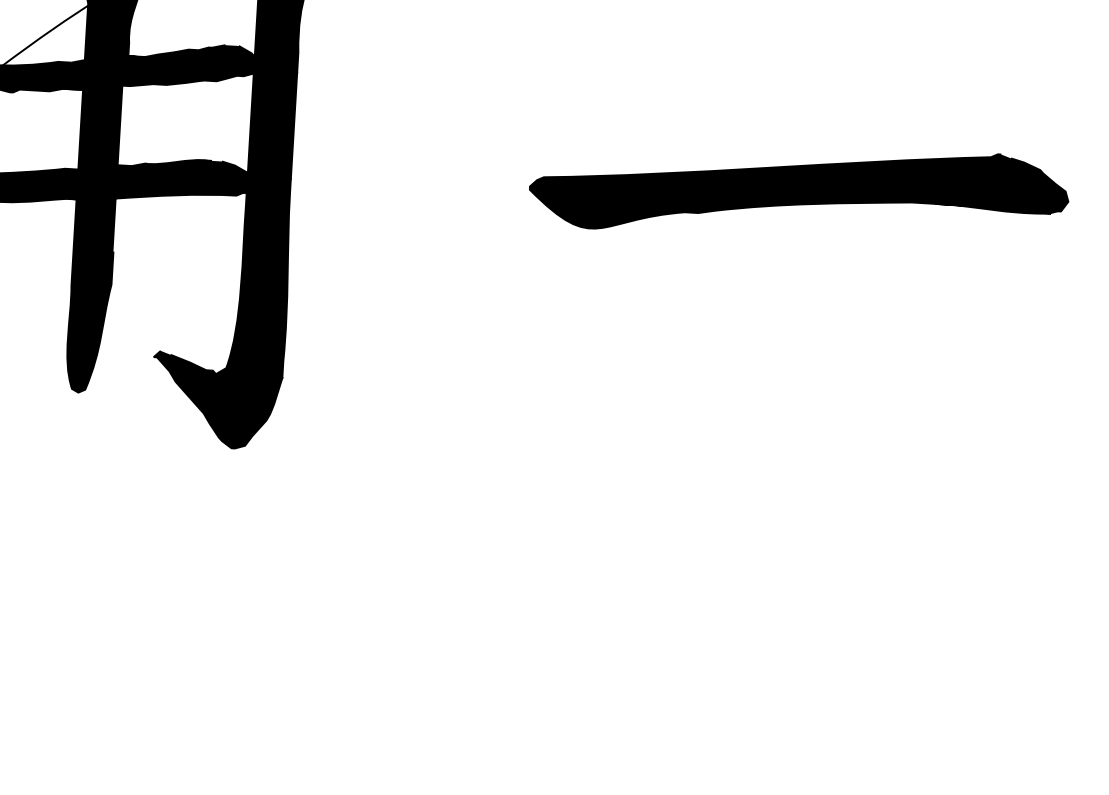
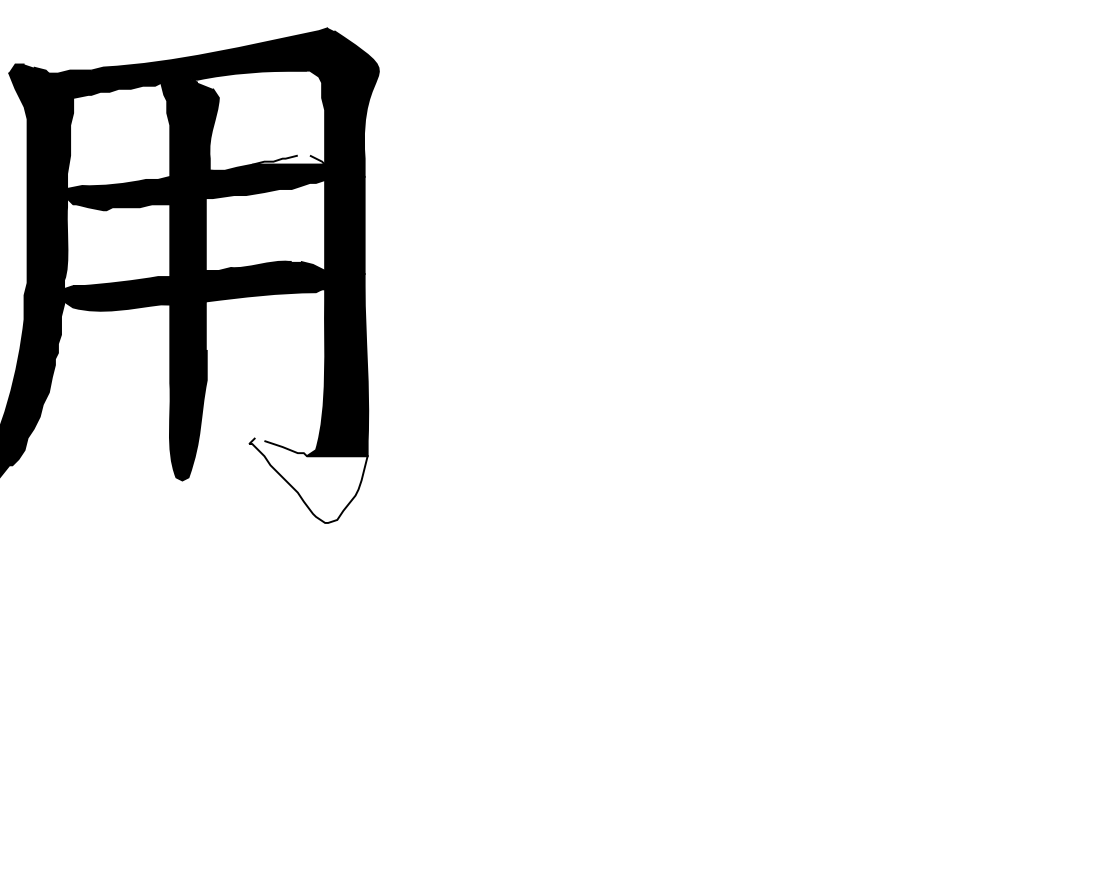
fill: (215, 48) -> (288, 159), removed
part: (798, 190) -> (828, 257), removed
fill: (216, 399) -> (308, 479), removed

